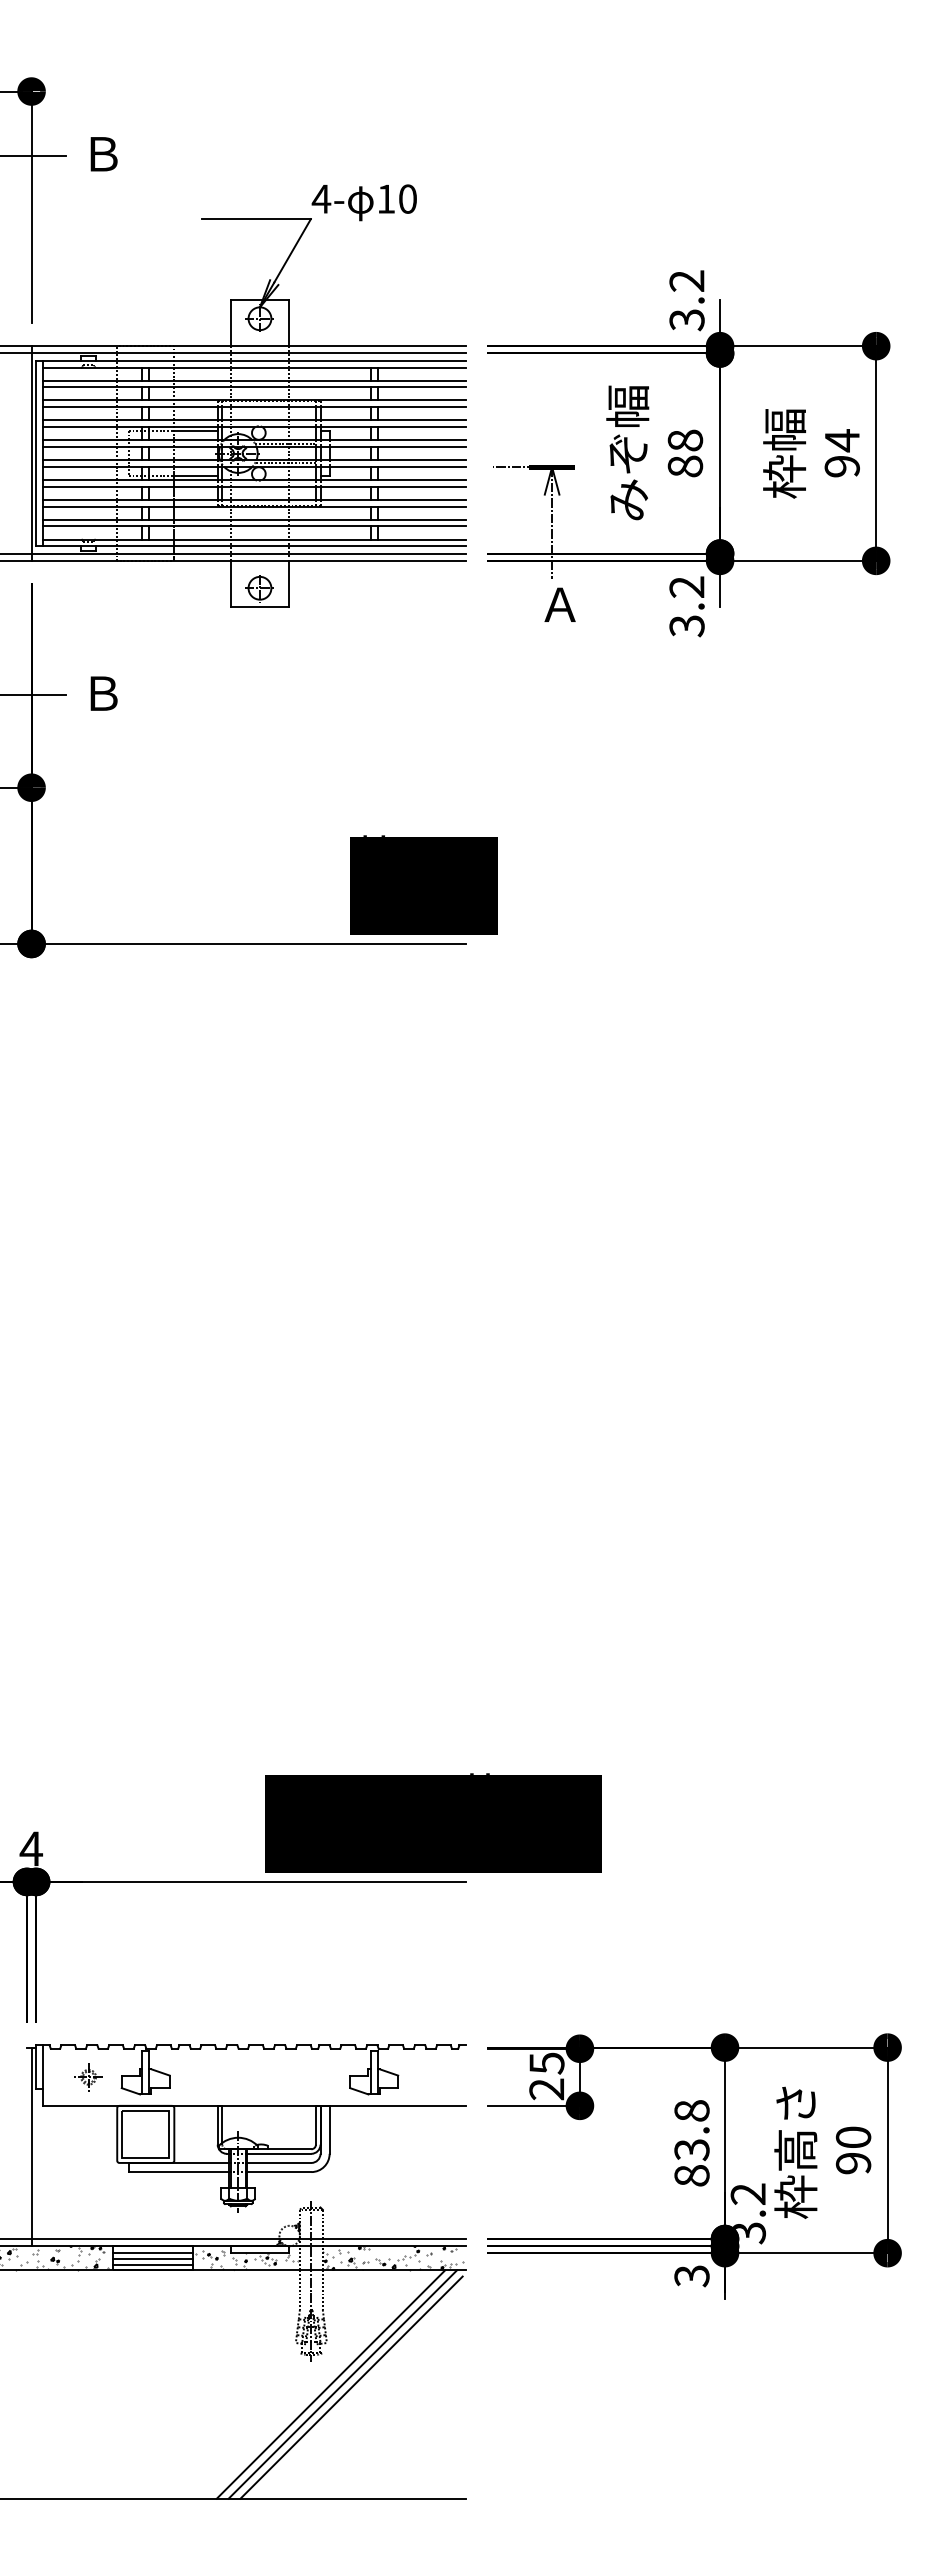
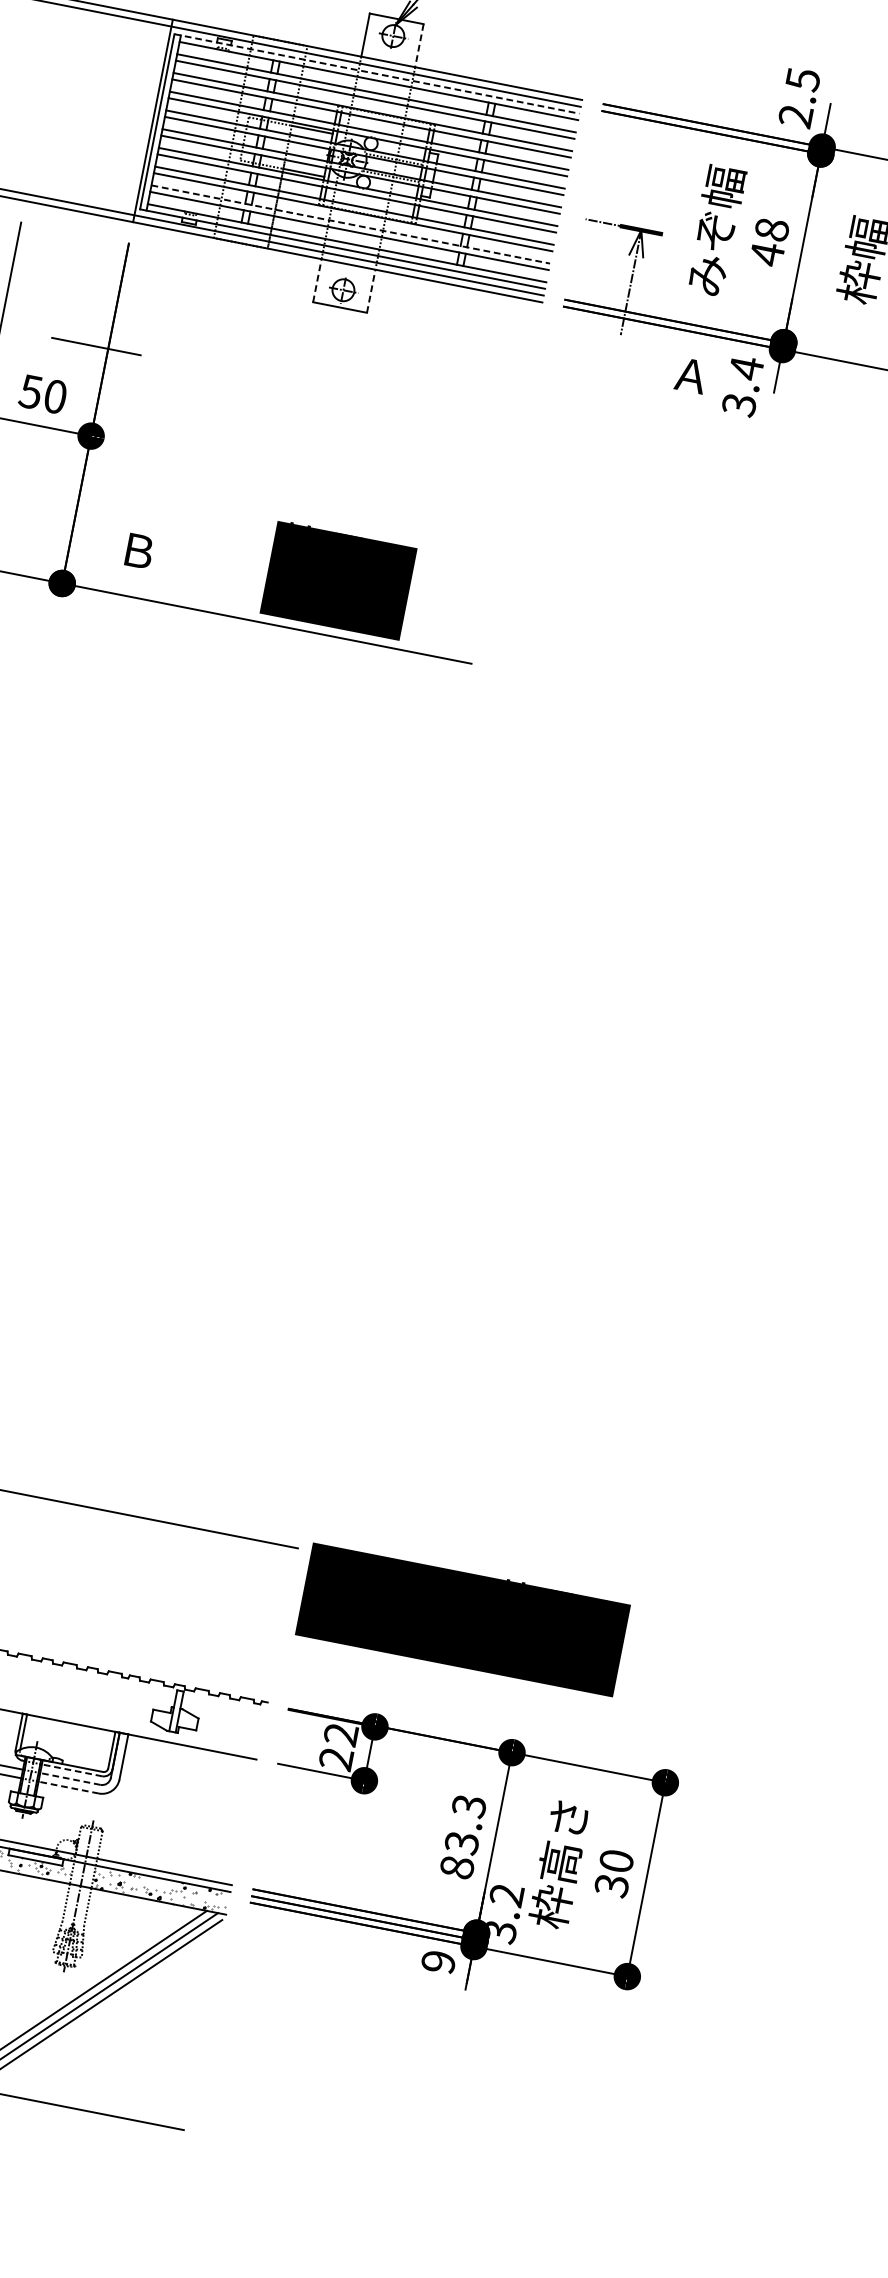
text: (686, 300) -> (798, 97), 3.2 -> 2.5
line: (288, 323) -> (419, 45), solid -> dashed
line: (250, 360) -> (376, 73), solid -> dashed
text: (685, 466) -> (767, 254), 88 -> 48
line: (254, 519) -> (351, 224), solid -> dashed
line: (231, 583) -> (317, 280), solid -> dashed
line: (288, 583) -> (371, 291), solid -> dashed
text: (686, 587) -> (745, 368), 3.2 -> 3.4
text: (559, 604) -> (690, 375), moved
text: (103, 693) -> (139, 551), moved
text: (423, 884) -> (338, 579), moved
text: (433, 1822) -> (463, 1618), moved
text: (546, 2063) -> (340, 1734), 25 -> 22
text: (691, 2111) -> (468, 1806), 83.8 -> 83.3
line: (279, 2153) -> (72, 1770), solid -> dashed
line: (279, 2162) -> (70, 1778), solid -> dashed
text: (853, 2163) -> (611, 1885), 90 -> 30
line: (279, 2172) -> (68, 1788), solid -> dashed
text: (691, 2276) -> (438, 1962), 3 -> 9

